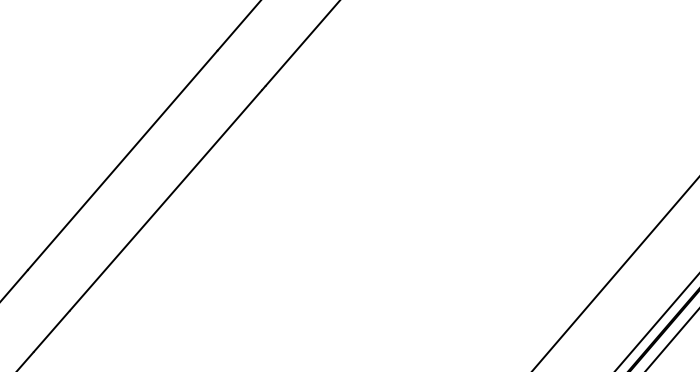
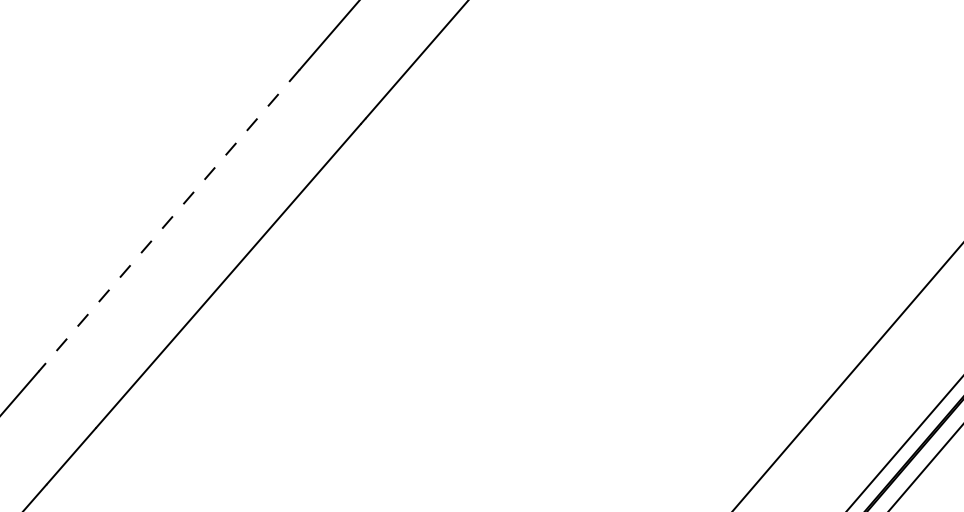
line: (122, 160) -> (169, 220), solid -> dashed

